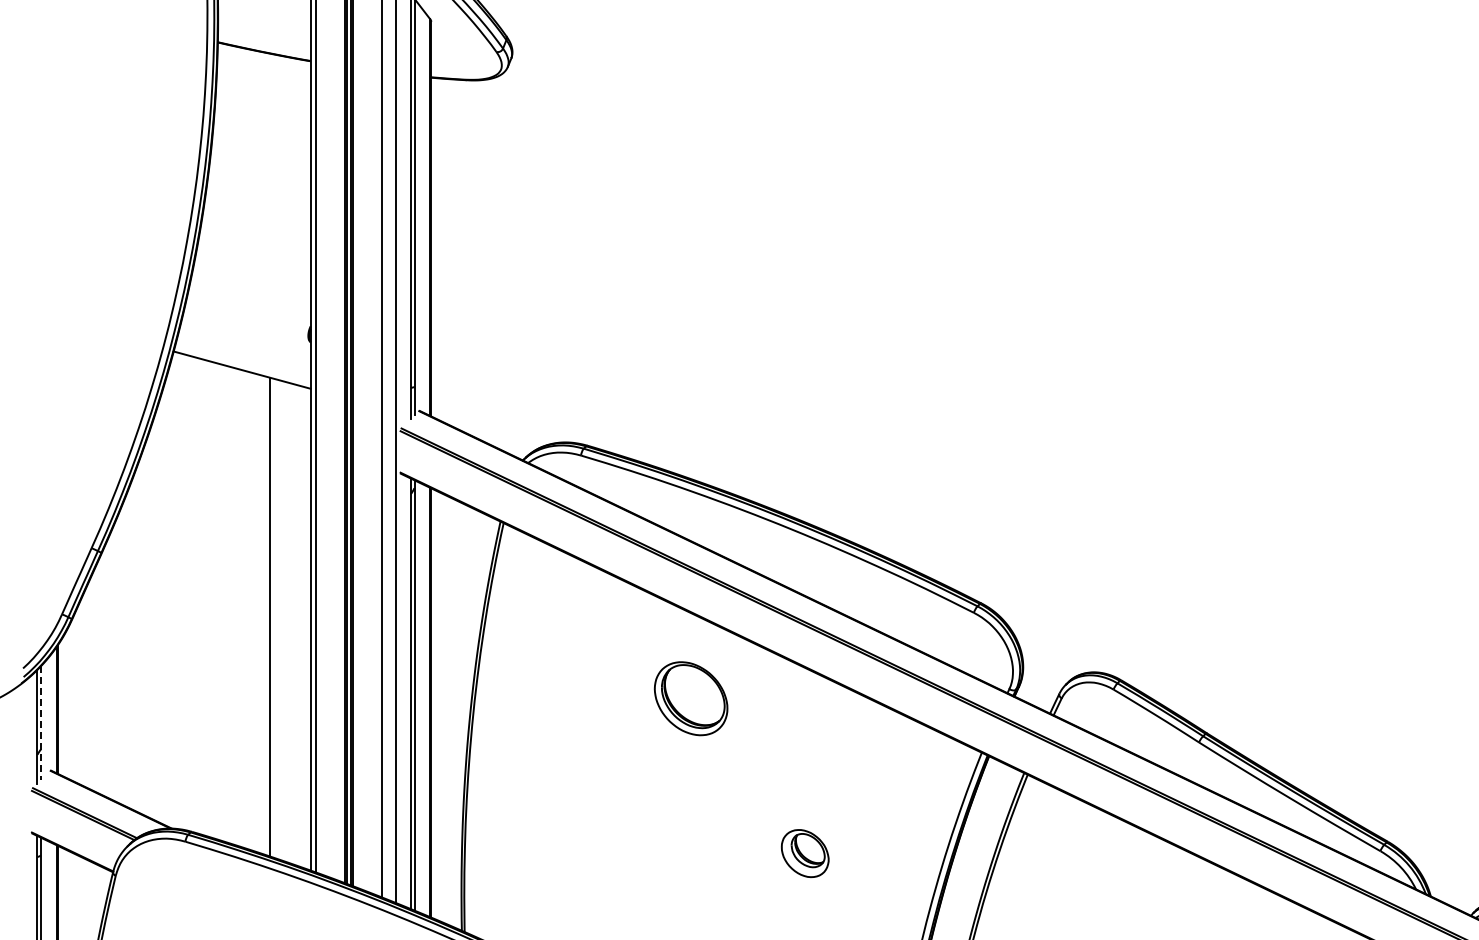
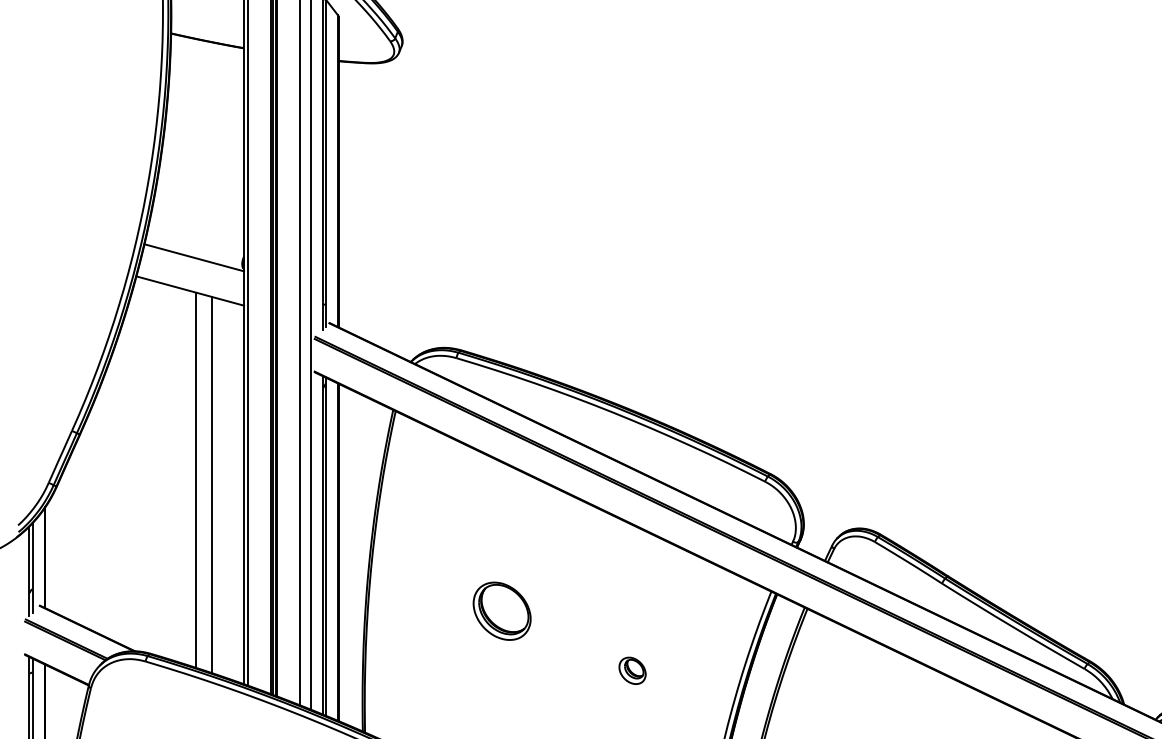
line: (247, 327) -> (194, 257), added
line: (249, 610) -> (196, 479), added
part: (690, 698) -> (501, 611), moved
line: (41, 723) -> (32, 568), dashed -> solid
part: (804, 853) -> (632, 670), size x0.71

